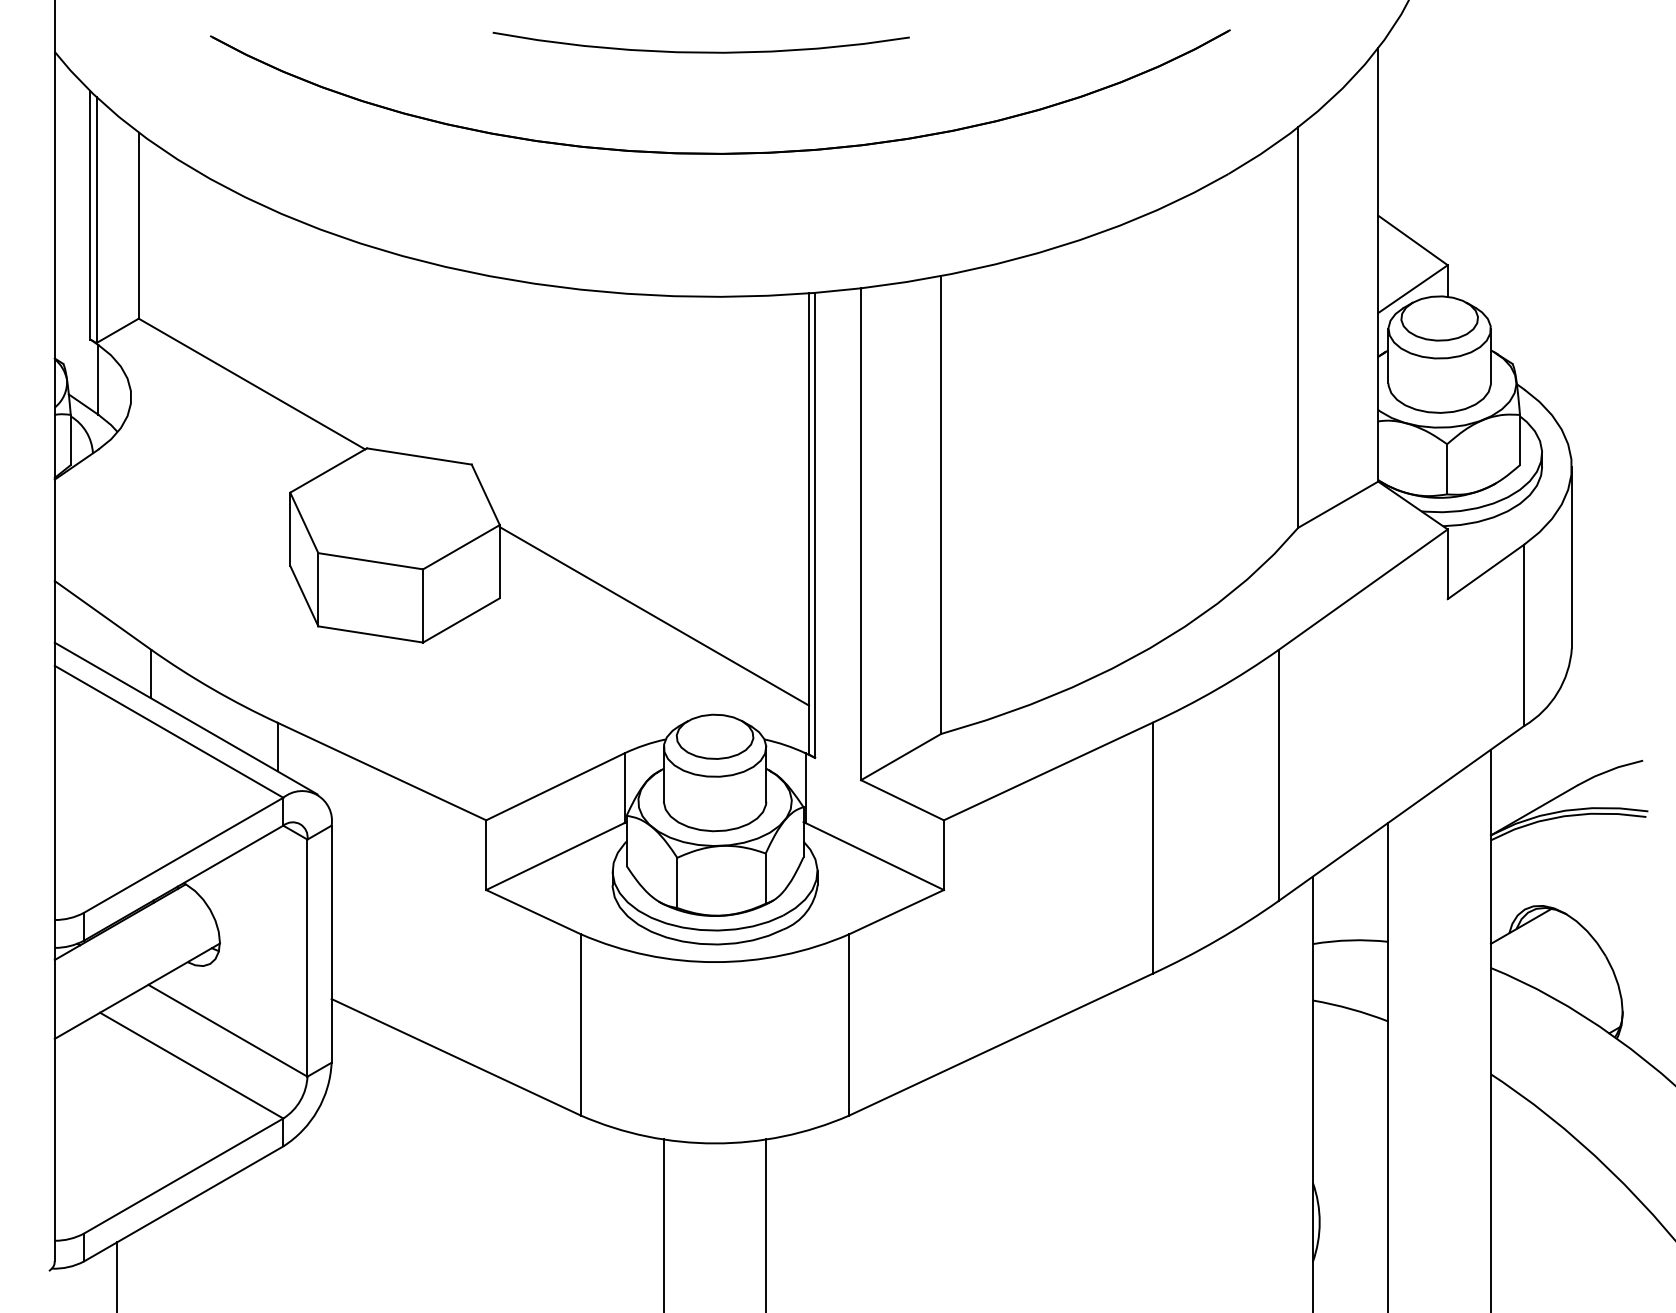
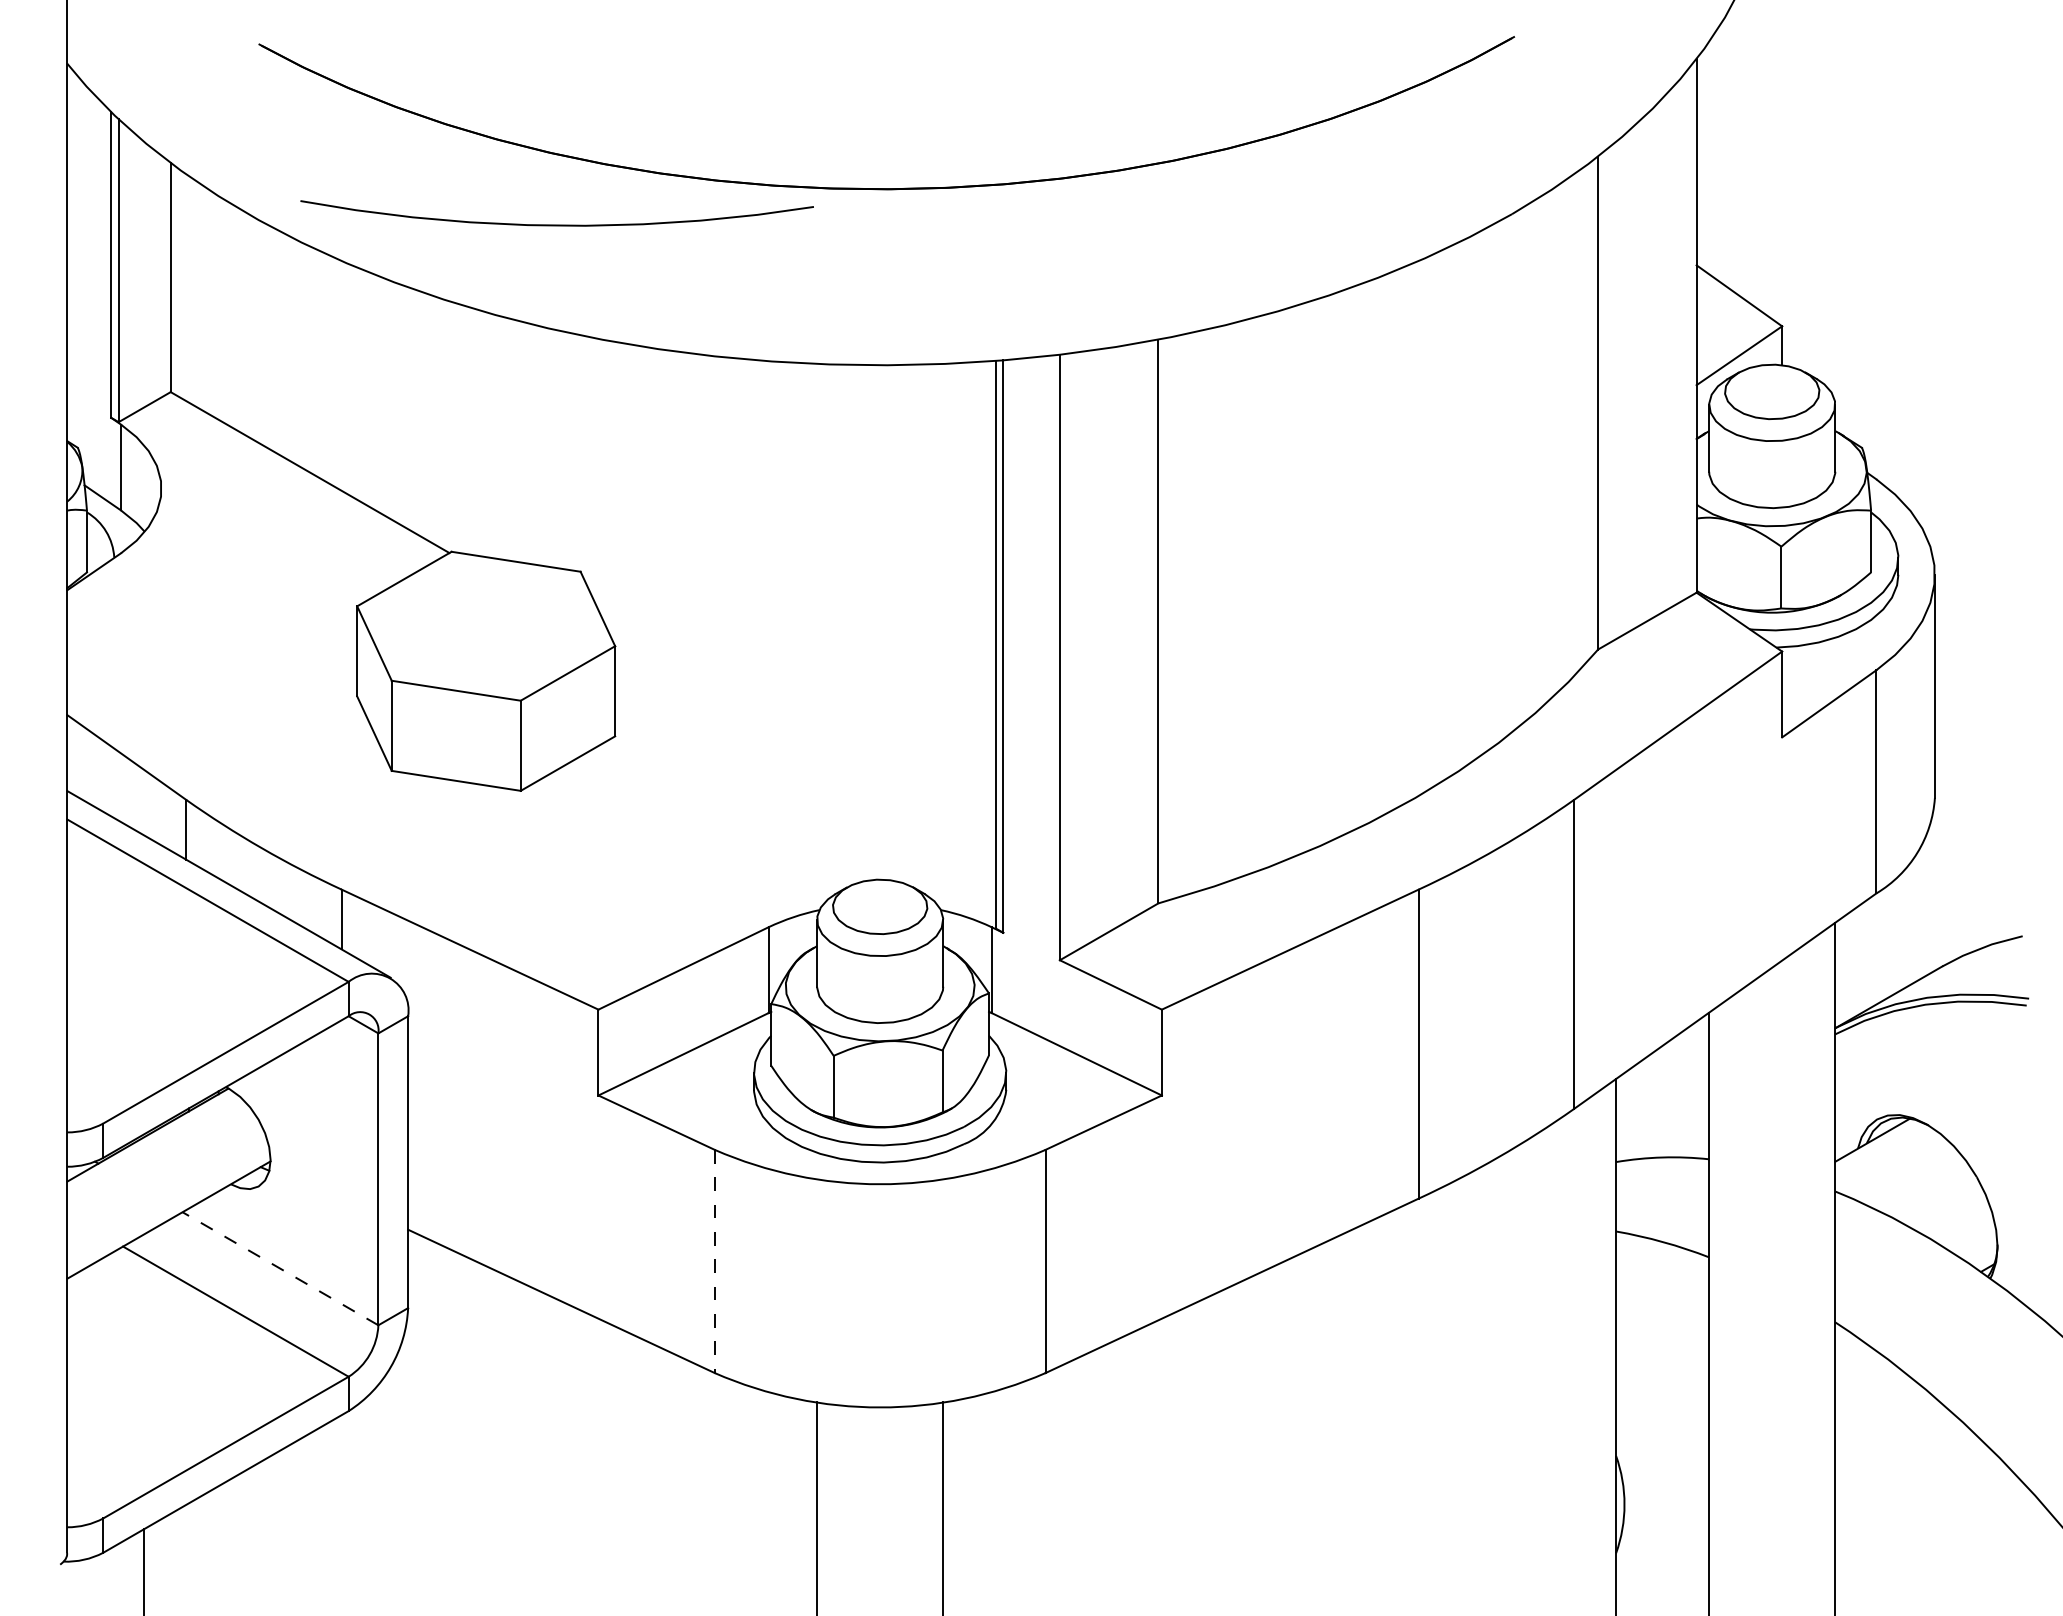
curve: (700, 51) -> (556, 224), moved
line: (654, 616) -> (805, 758), removed
line: (580, 1024) -> (714, 1261), solid -> dashed
line: (227, 1030) -> (280, 1268), solid -> dashed

